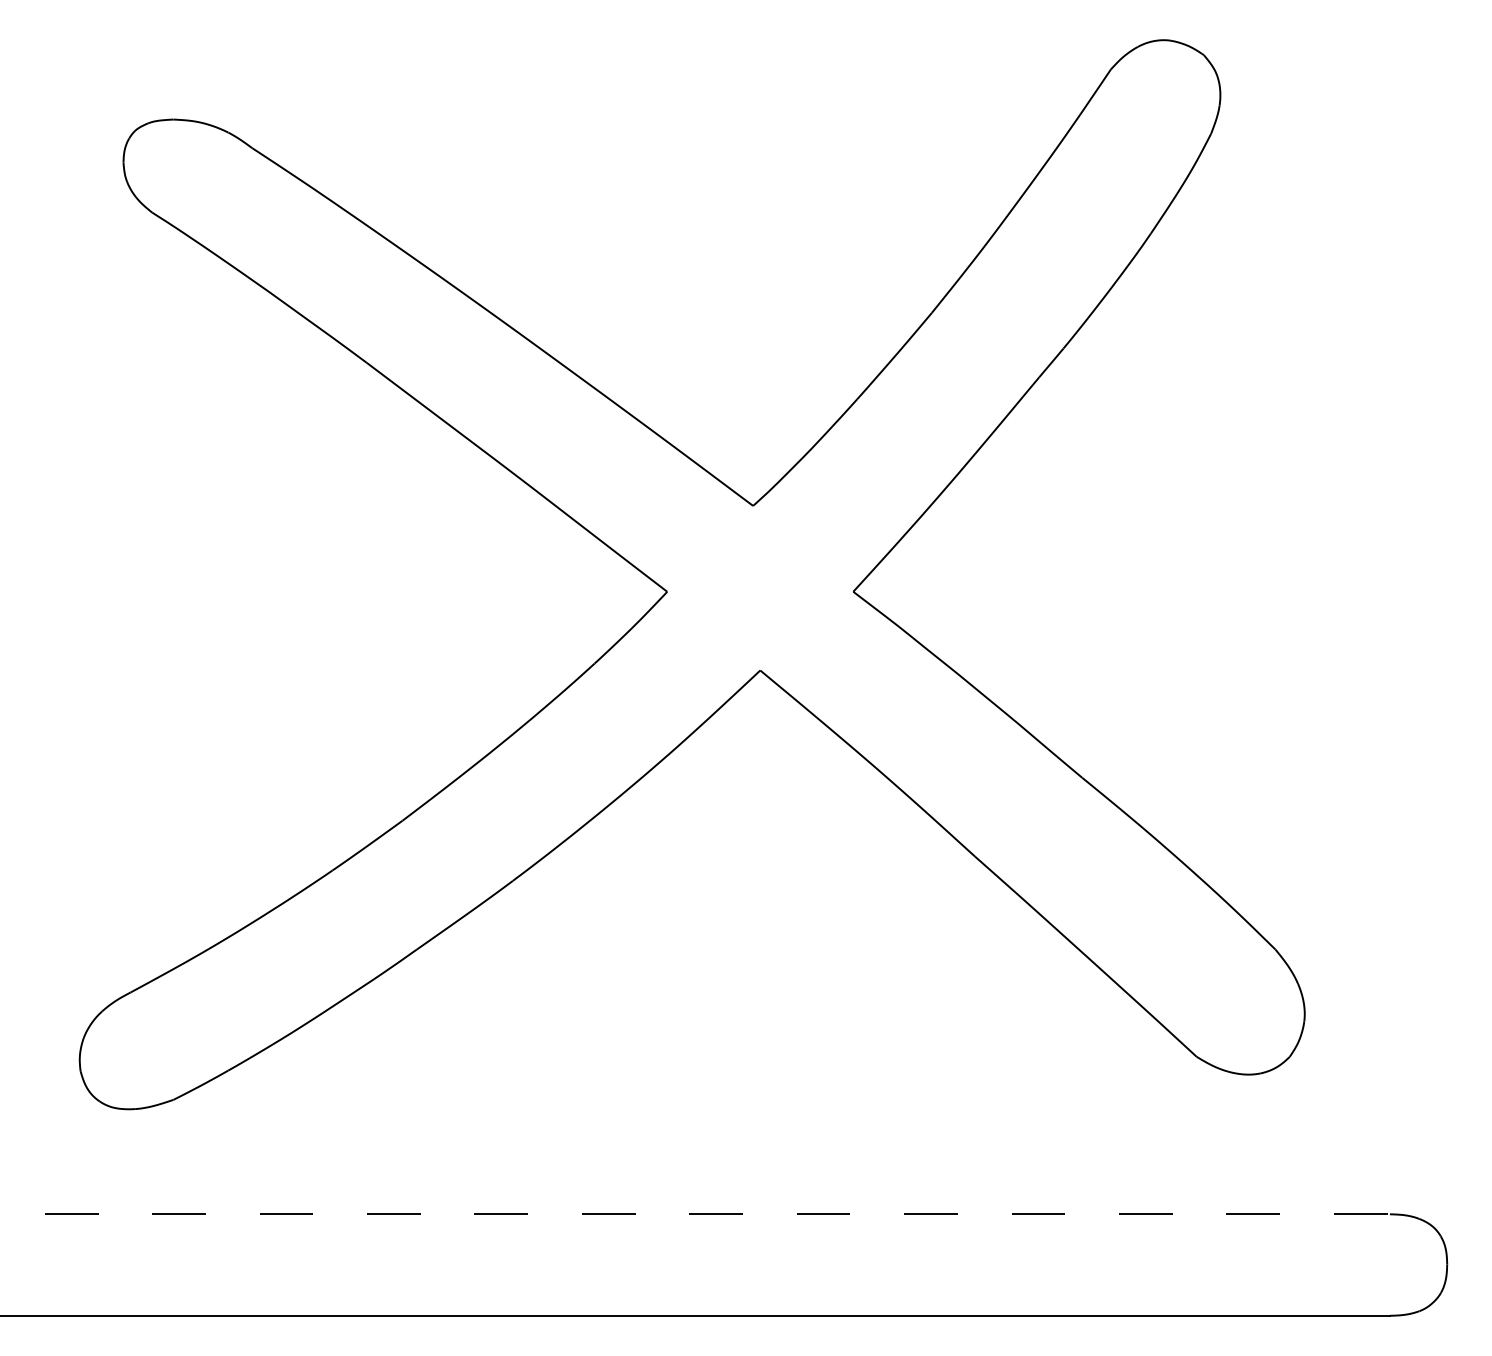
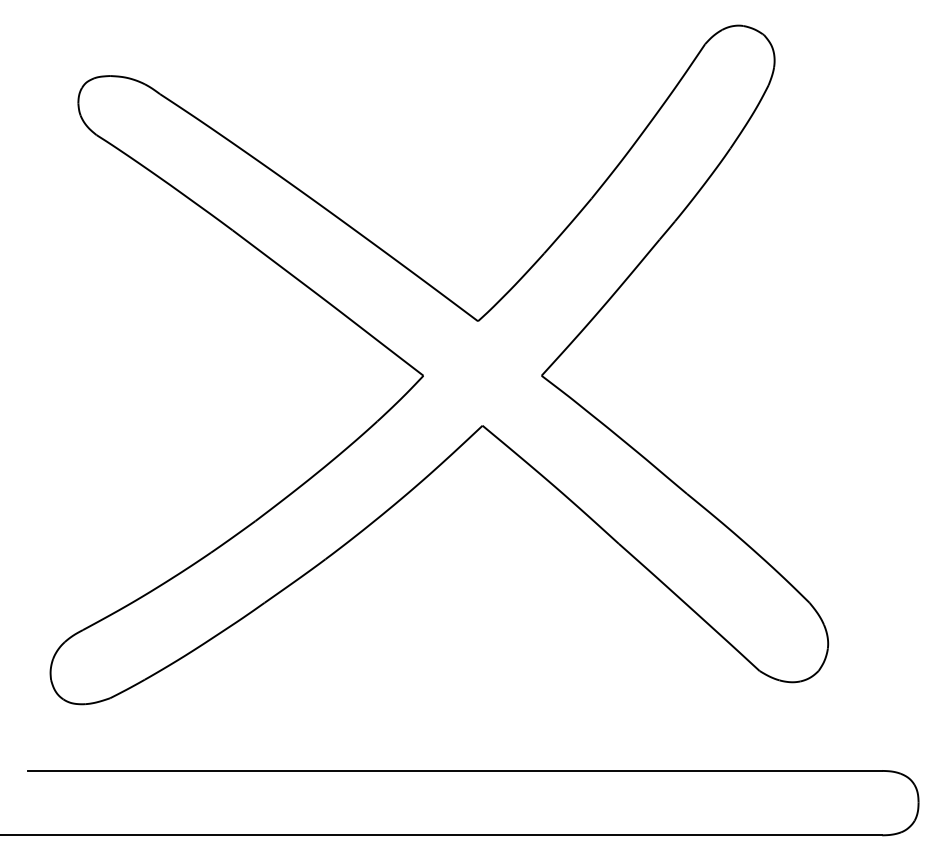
line: (717, 1213) -> (455, 770), dashed -> solid

